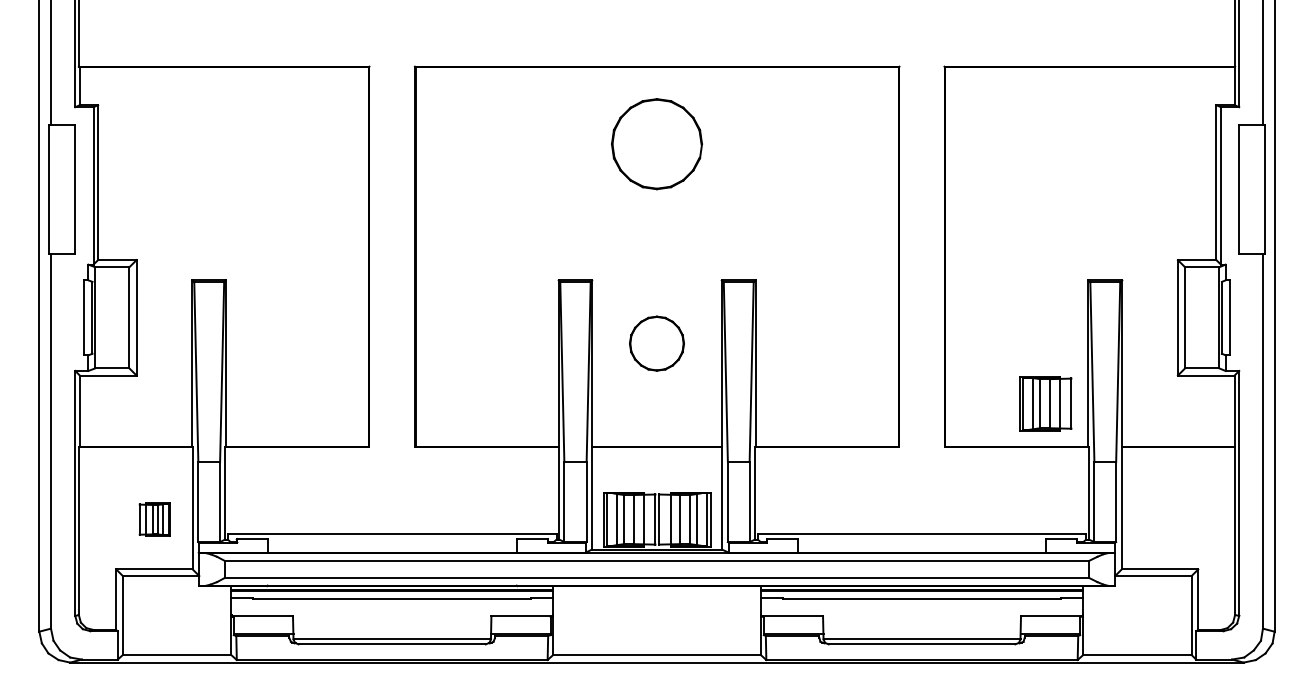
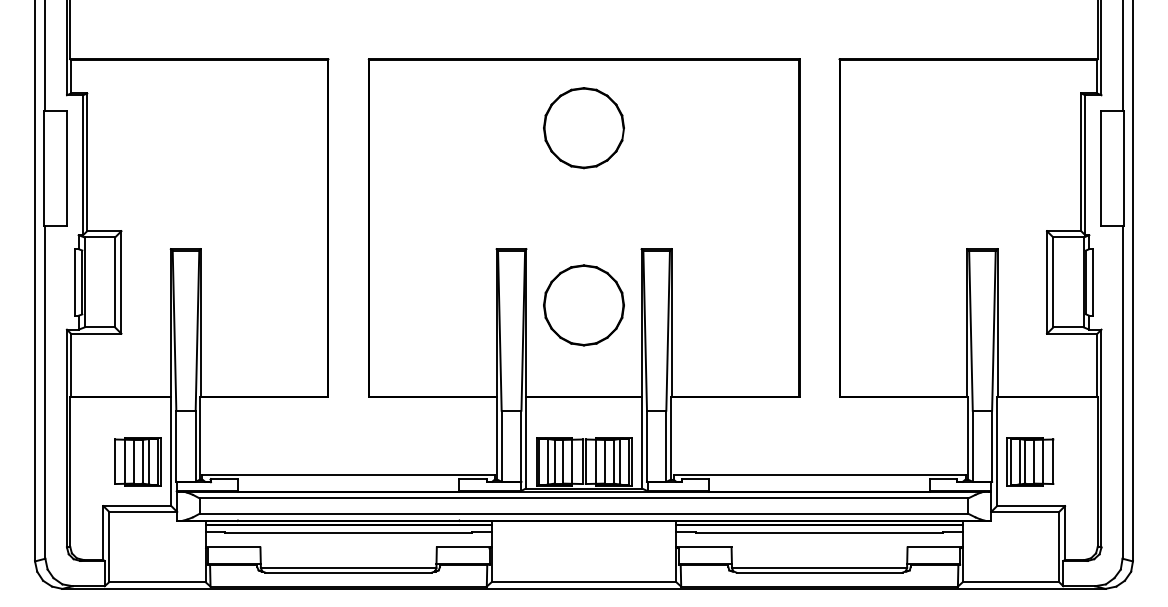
part: (656, 343) -> (583, 305), size x1.67
part: (1045, 403) -> (1030, 461), moved
part: (154, 519) -> (137, 461), size x1.67

